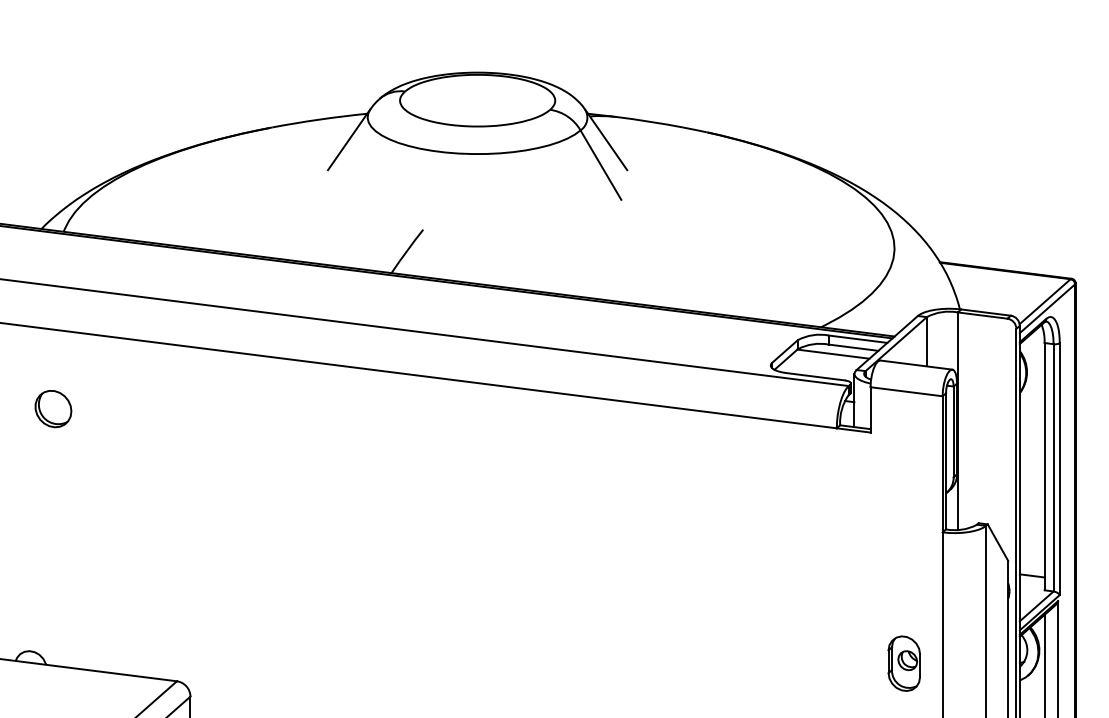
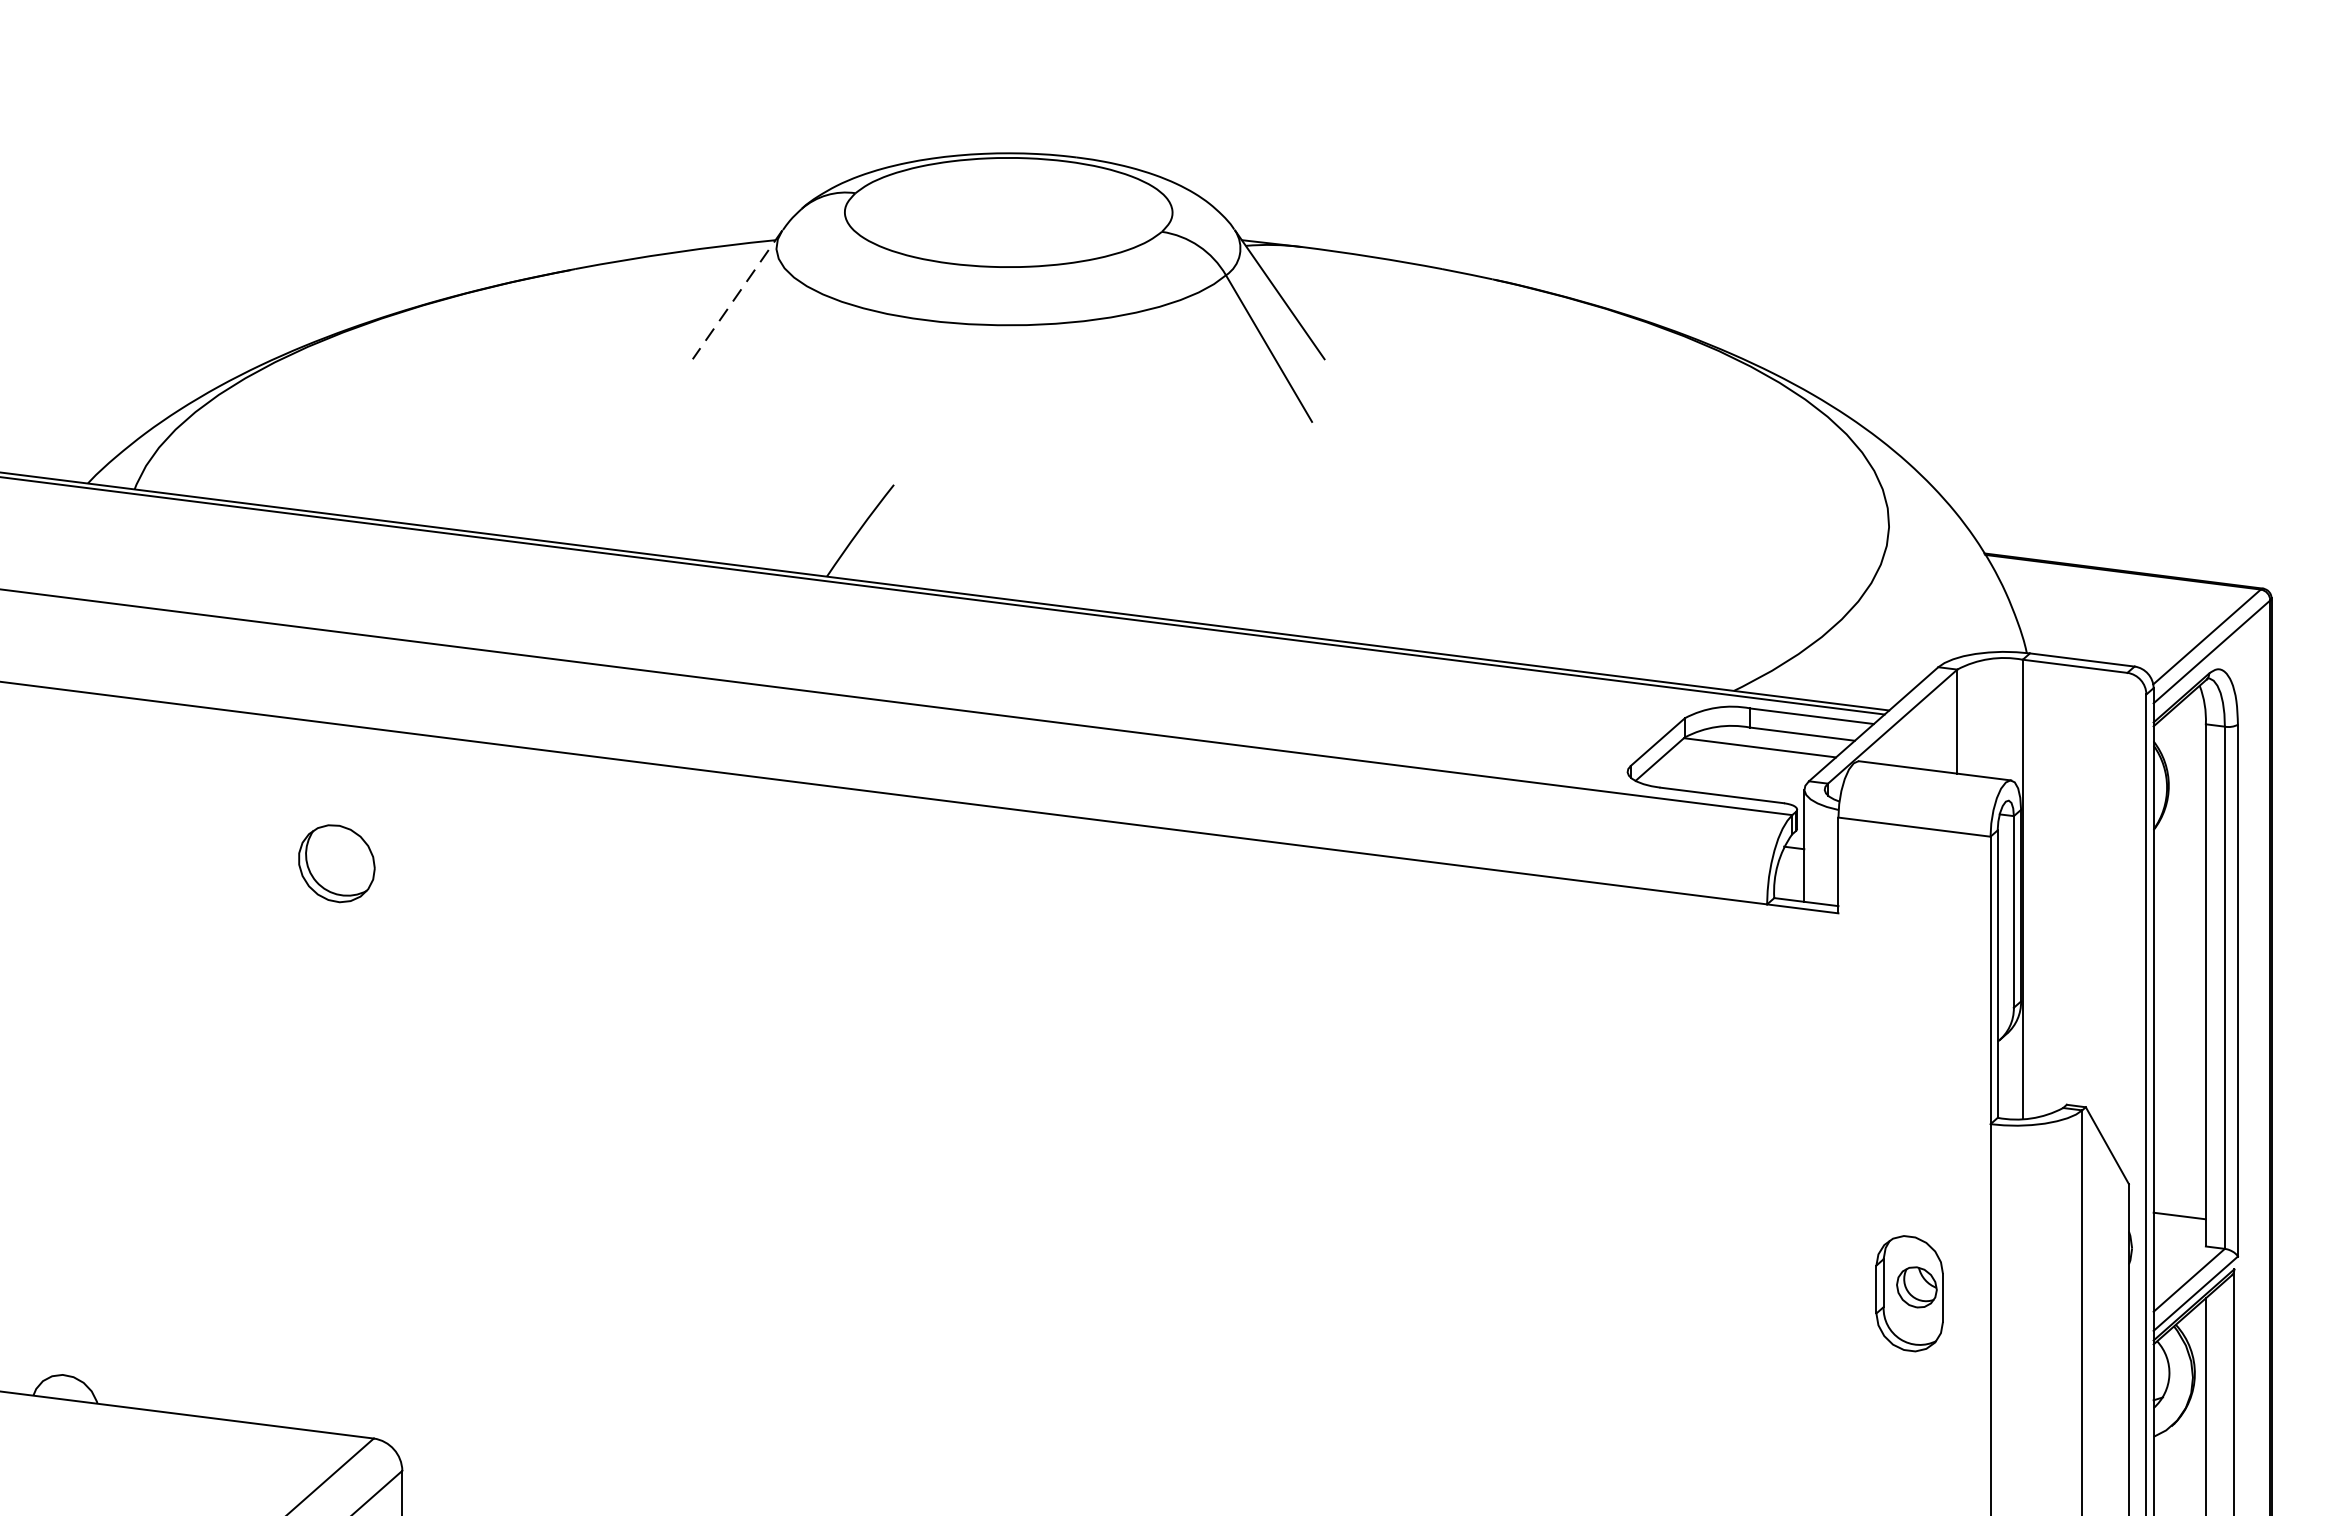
line: (348, 140) -> (736, 296), solid -> dashed
part: (53, 409) -> (336, 864), moved
part: (903, 663) -> (1907, 1293), moved

